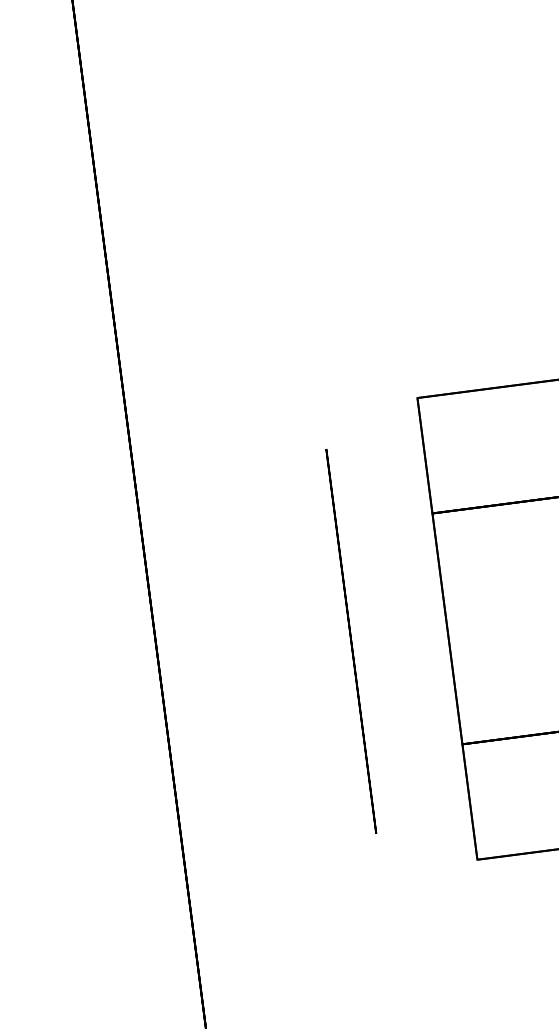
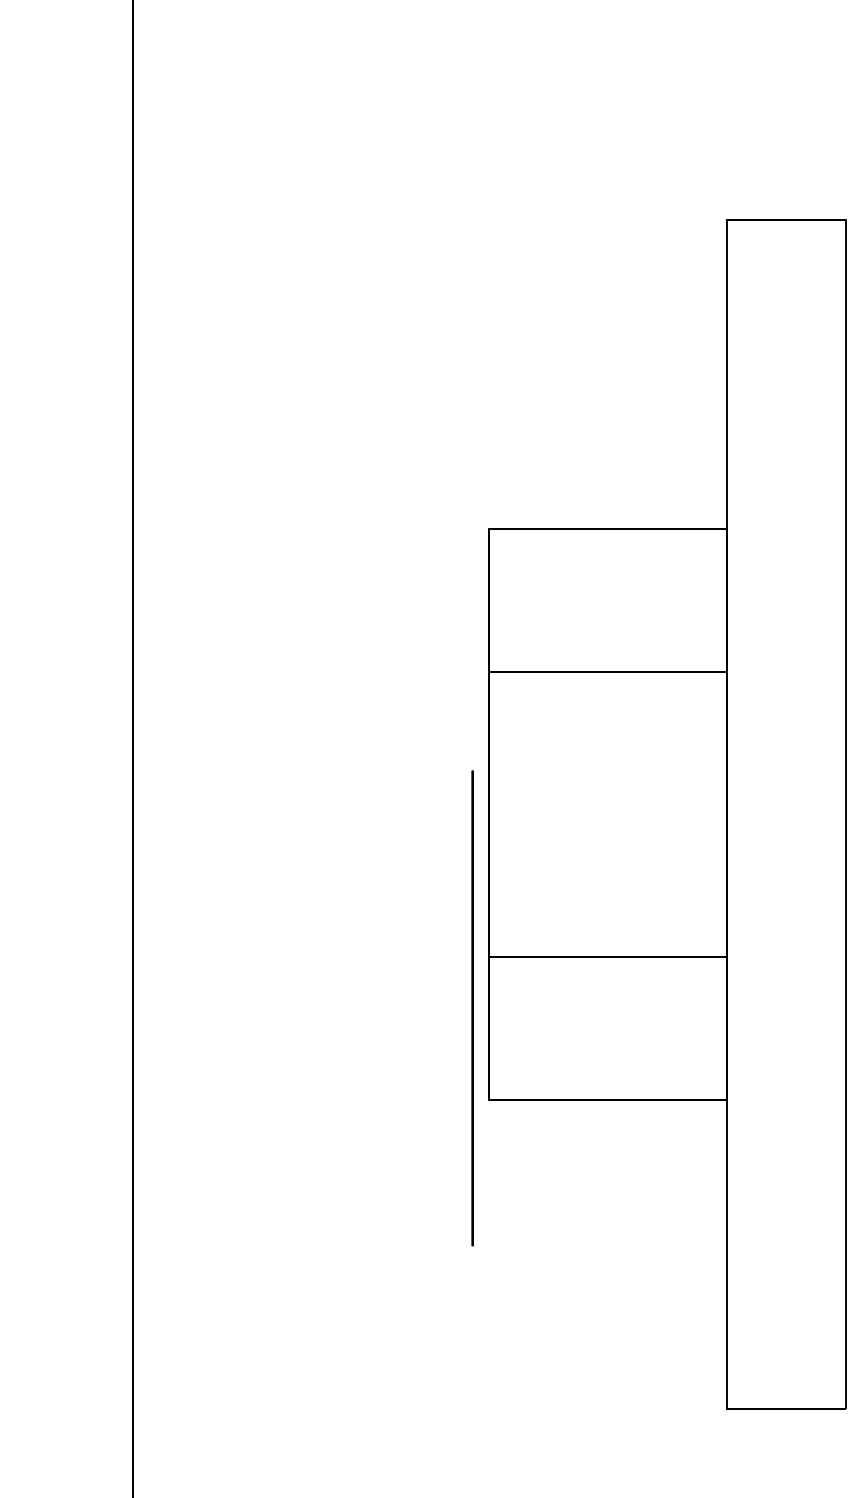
circle: (351, 641) -> (472, 1008), moved

